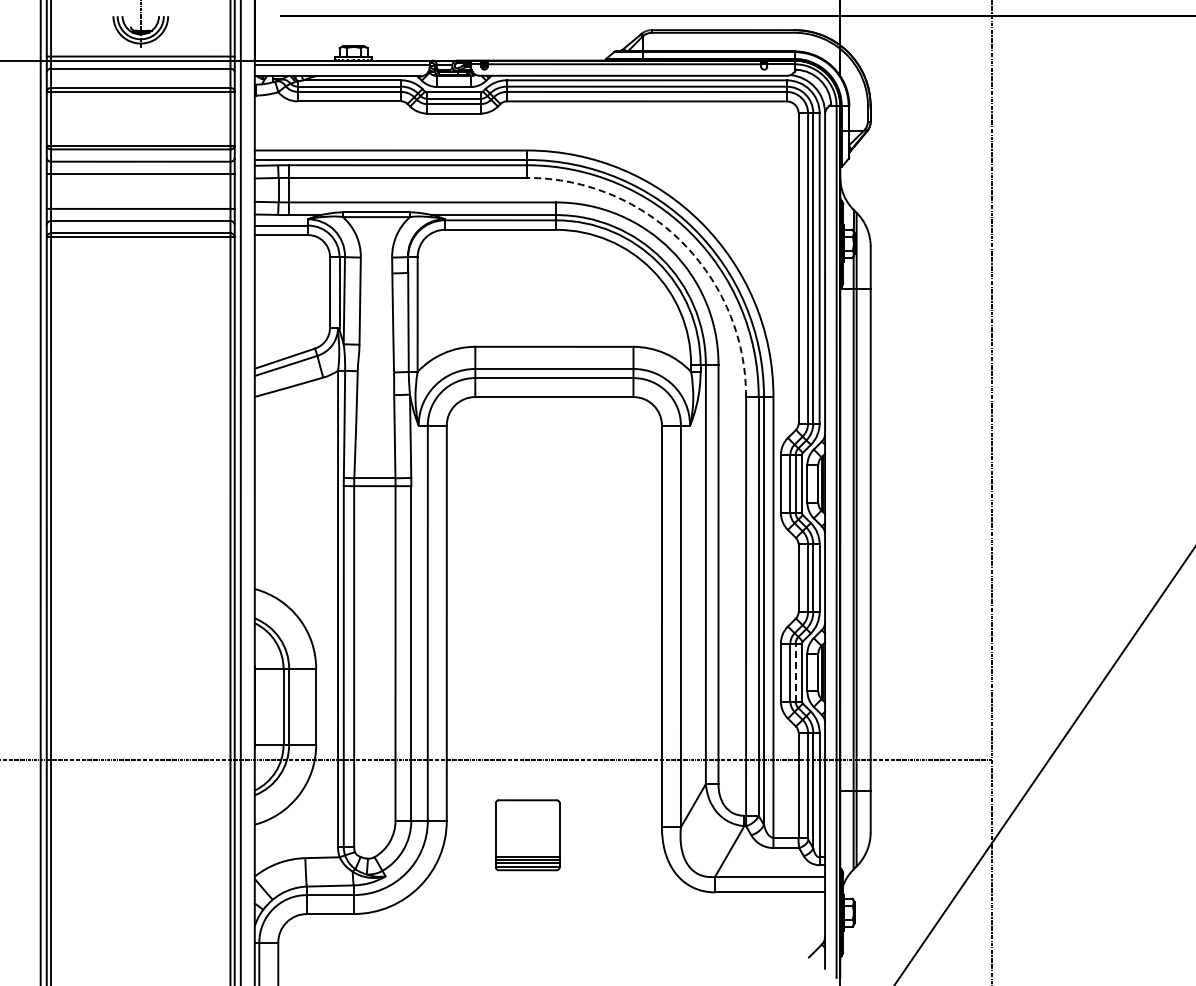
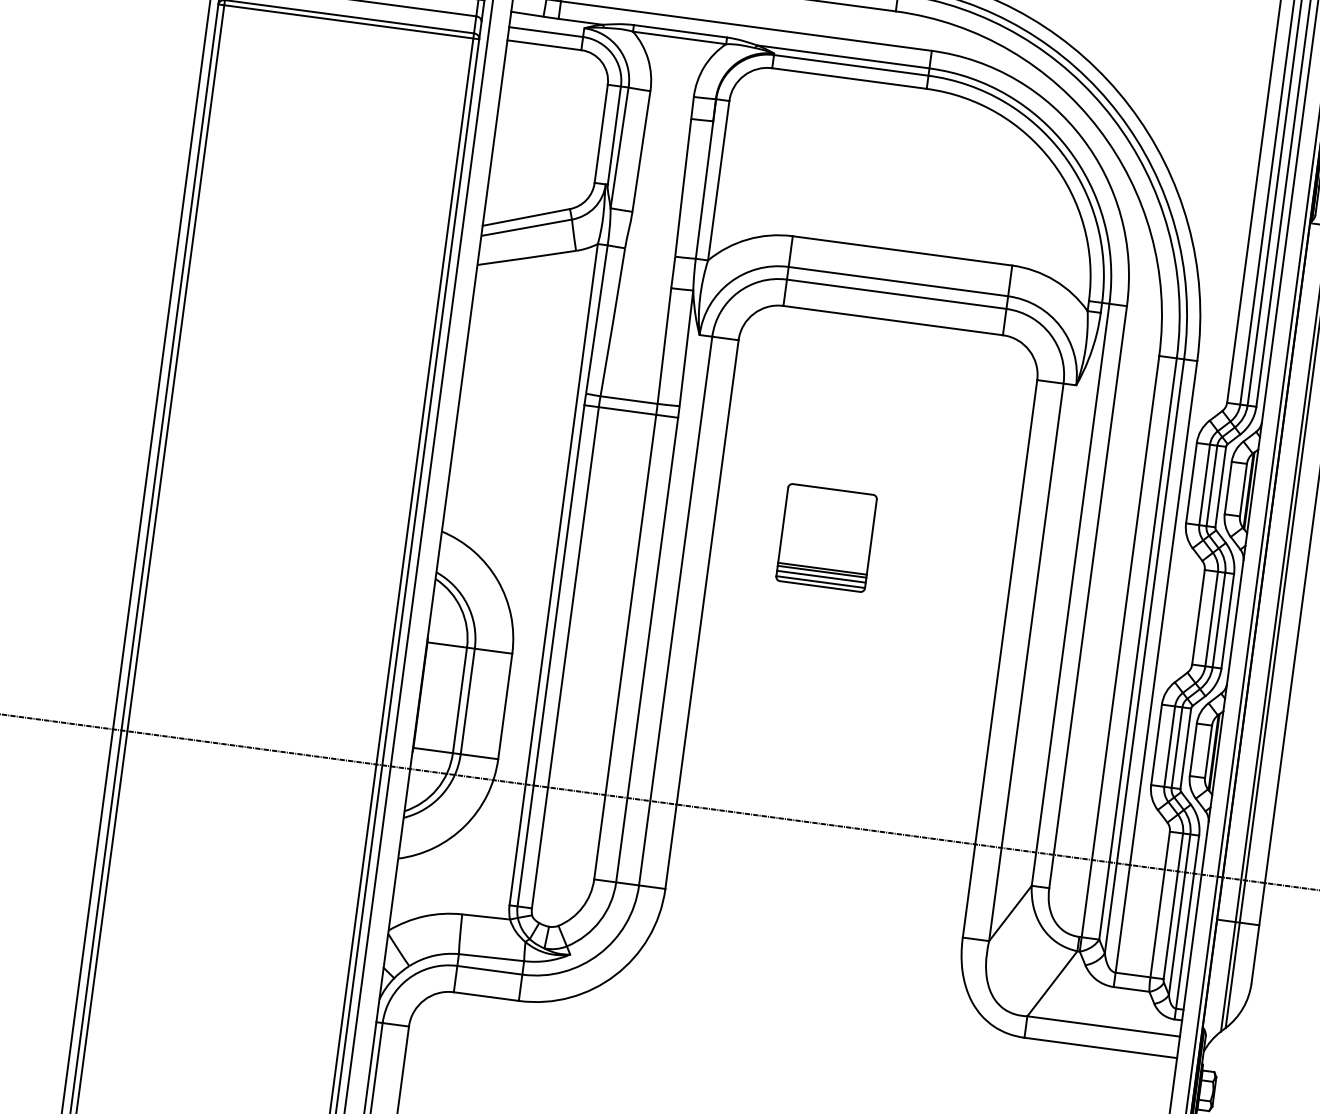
arc: (681, 242) -> (1098, 129), dashed -> solid
line: (795, 672) -> (1176, 747), dashed -> solid
part: (527, 835) -> (826, 538), moved

